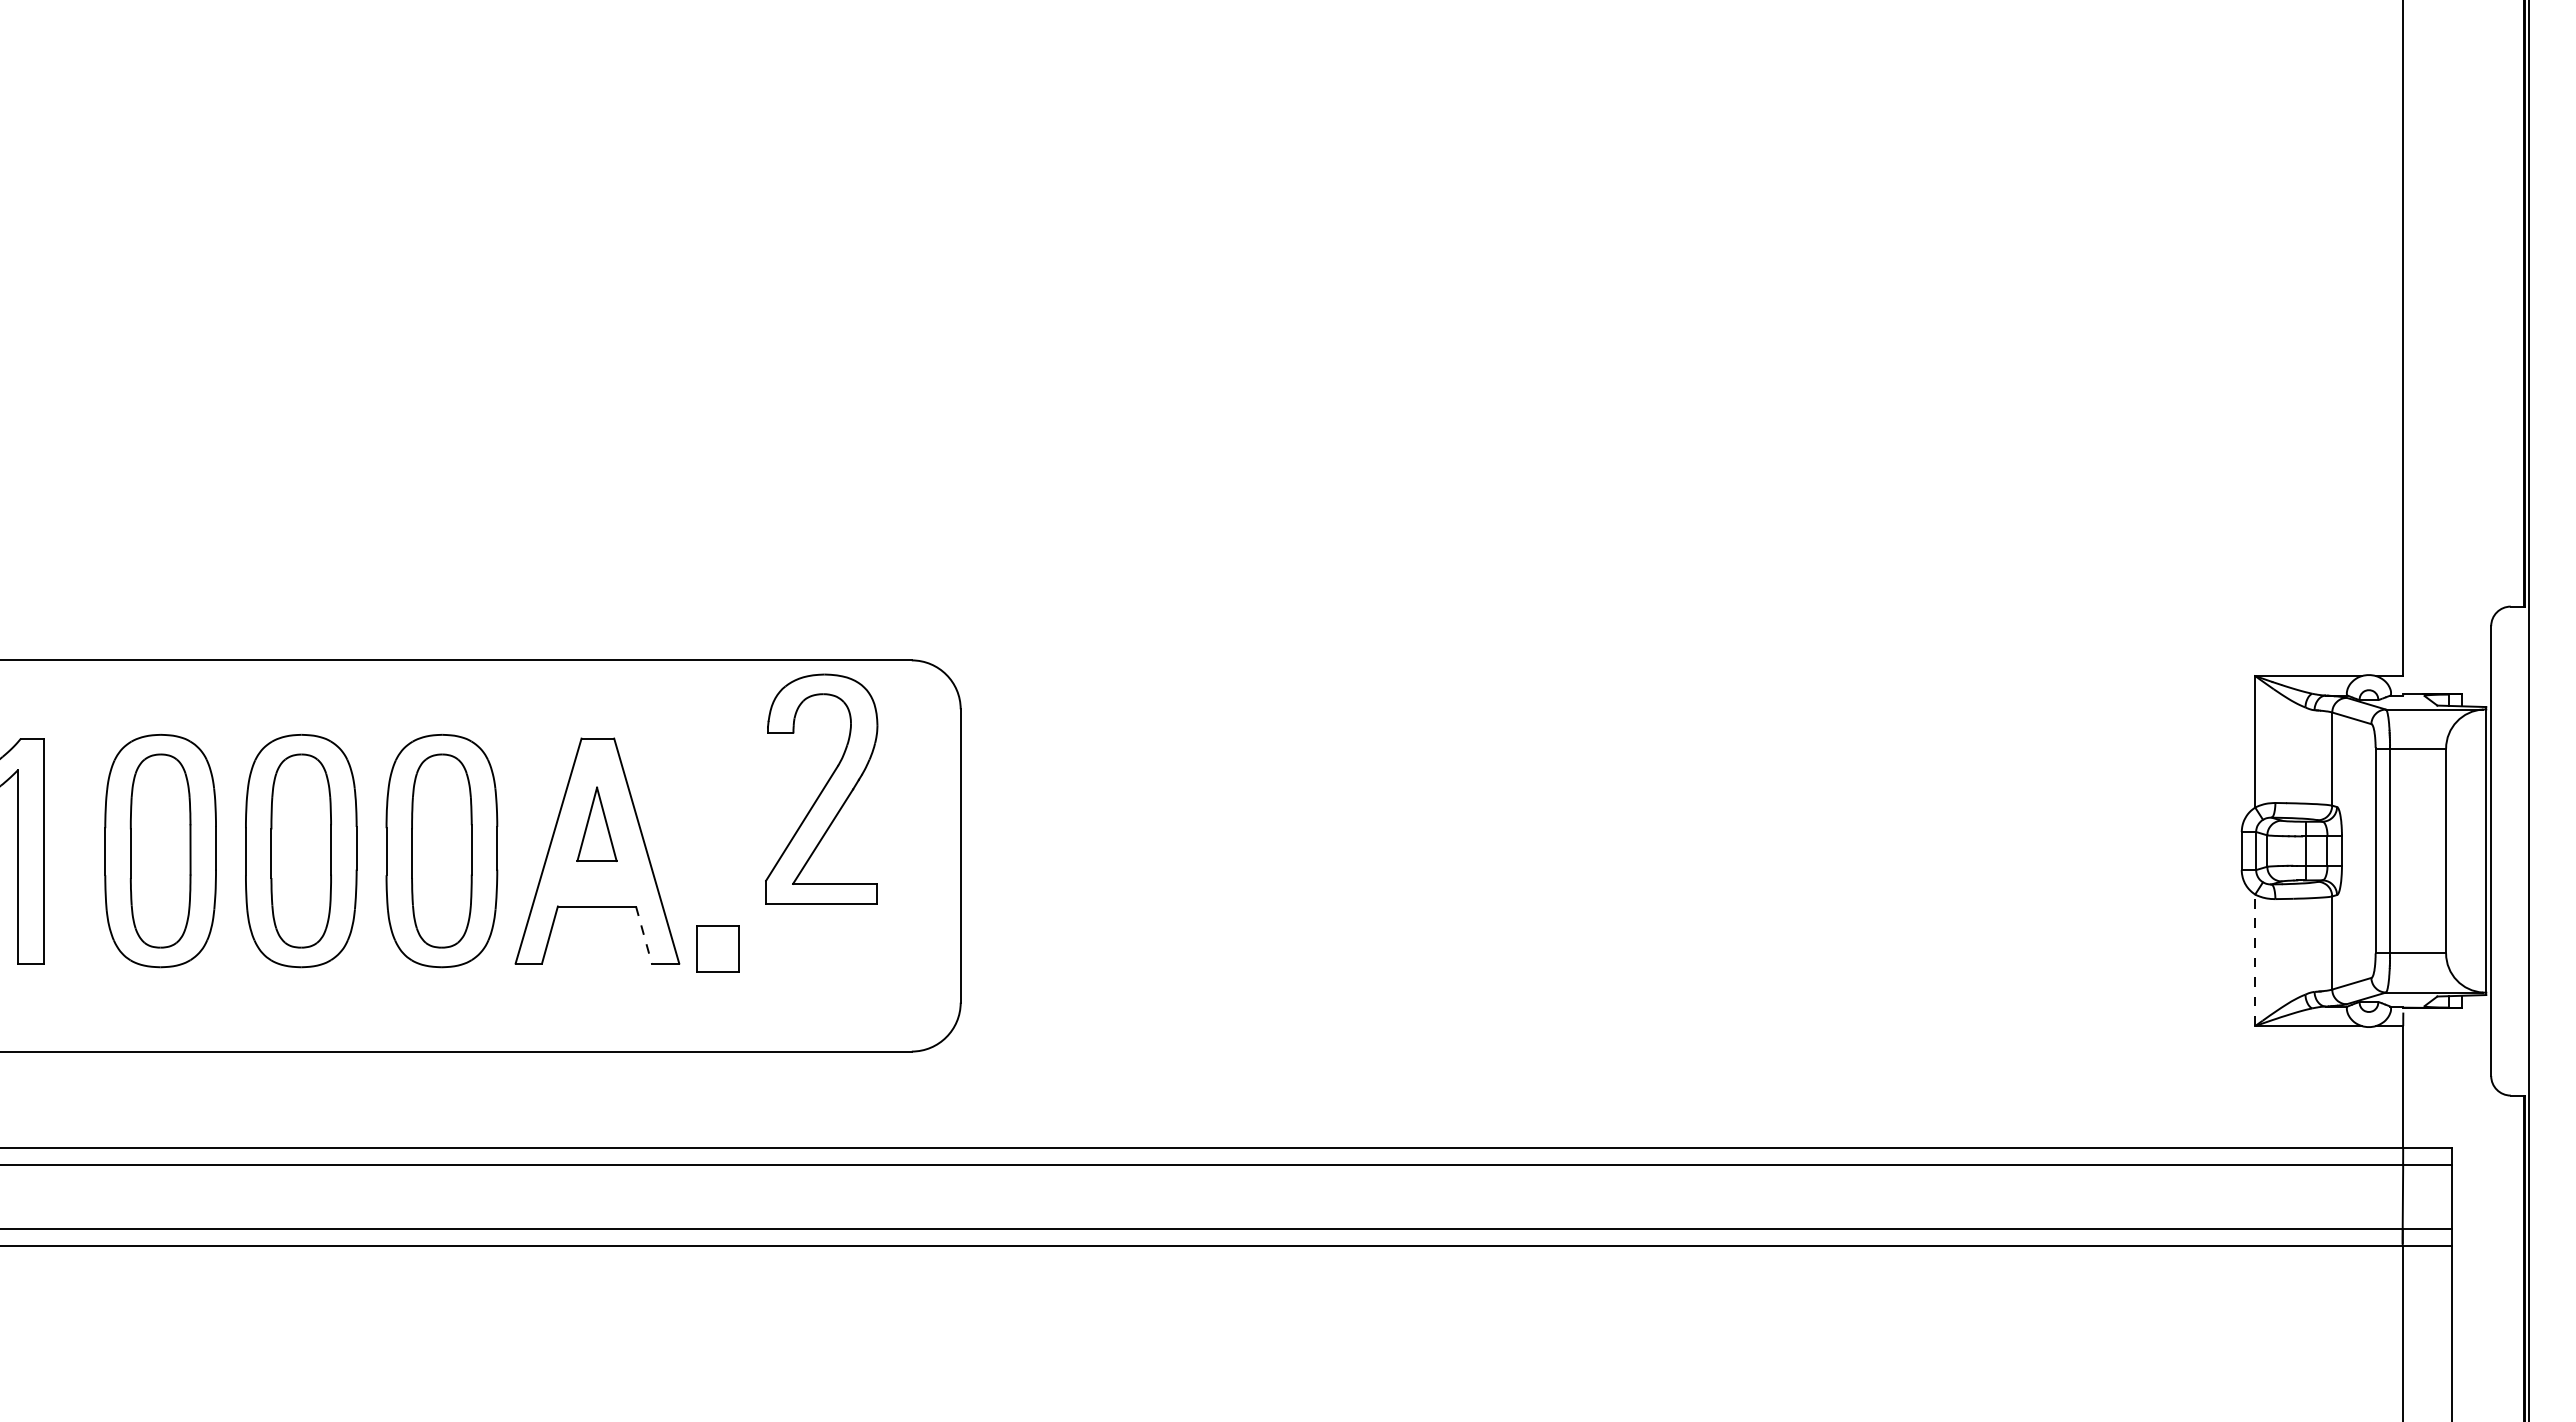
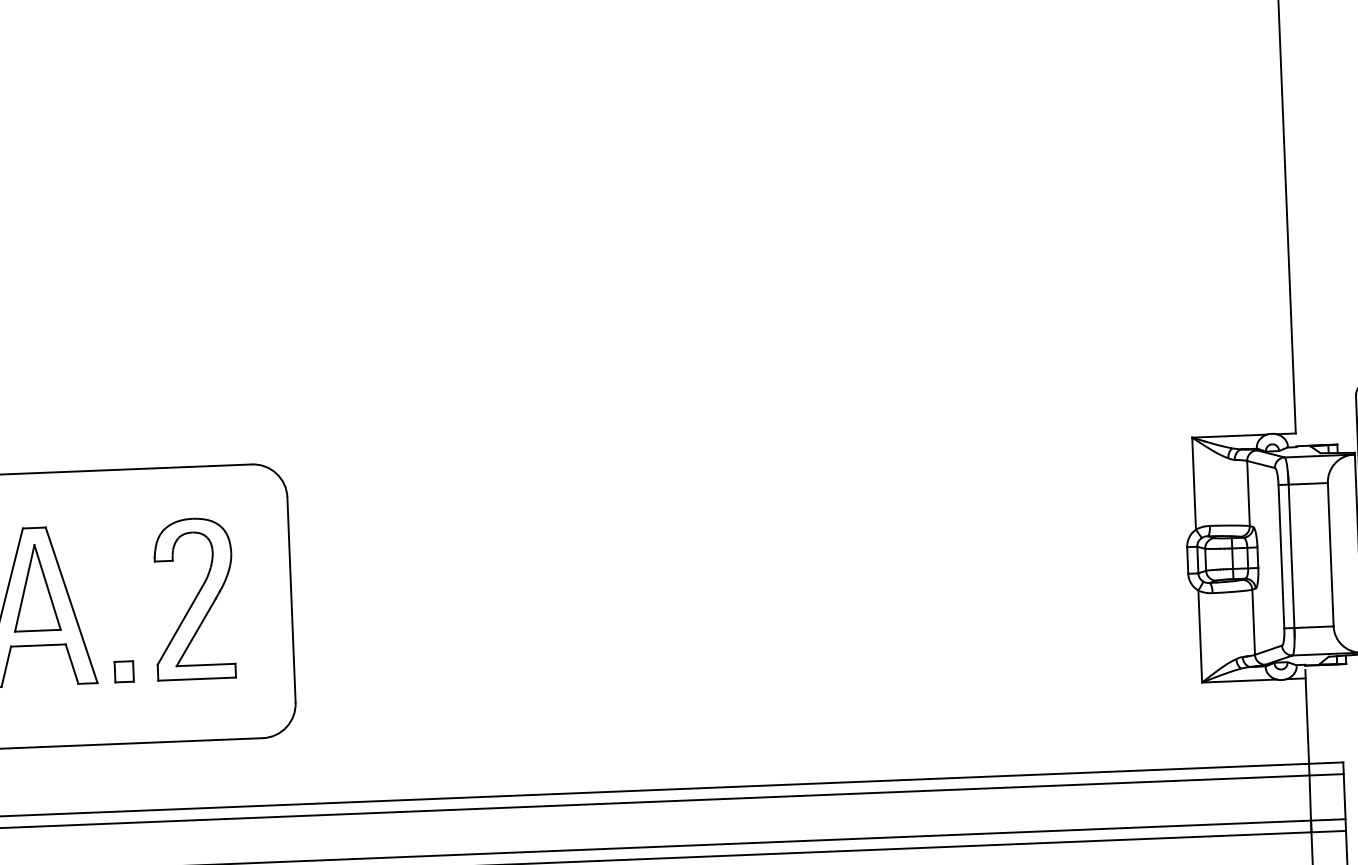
part: (821, 788) -> (193, 598), moved
part: (596, 824) -> (35, 588), size x1.67
line: (643, 935) -> (71, 664), dashed -> solid
part: (717, 948) -> (123, 671), size x0.62
line: (2255, 960) -> (1200, 636), dashed -> solid

